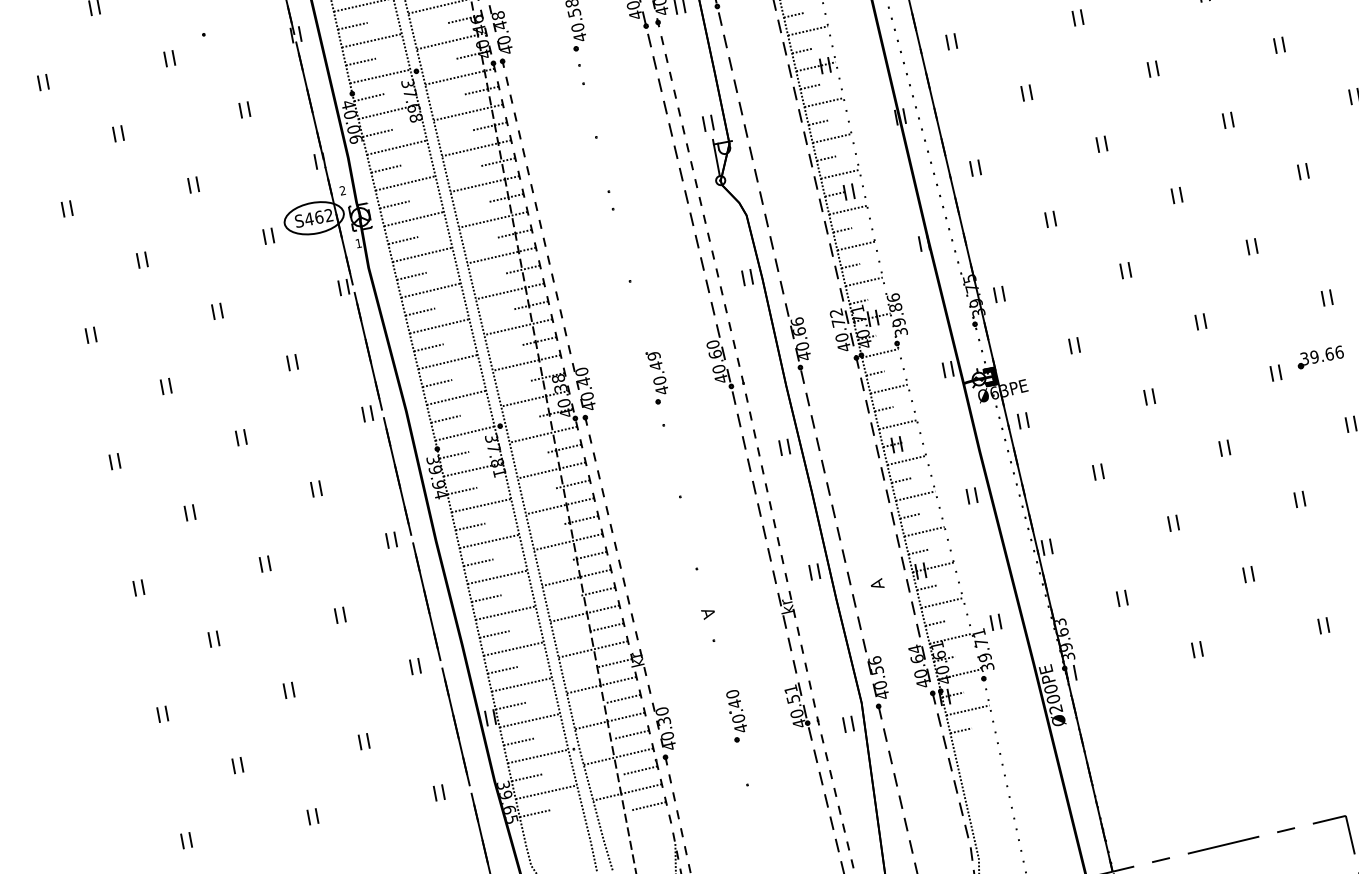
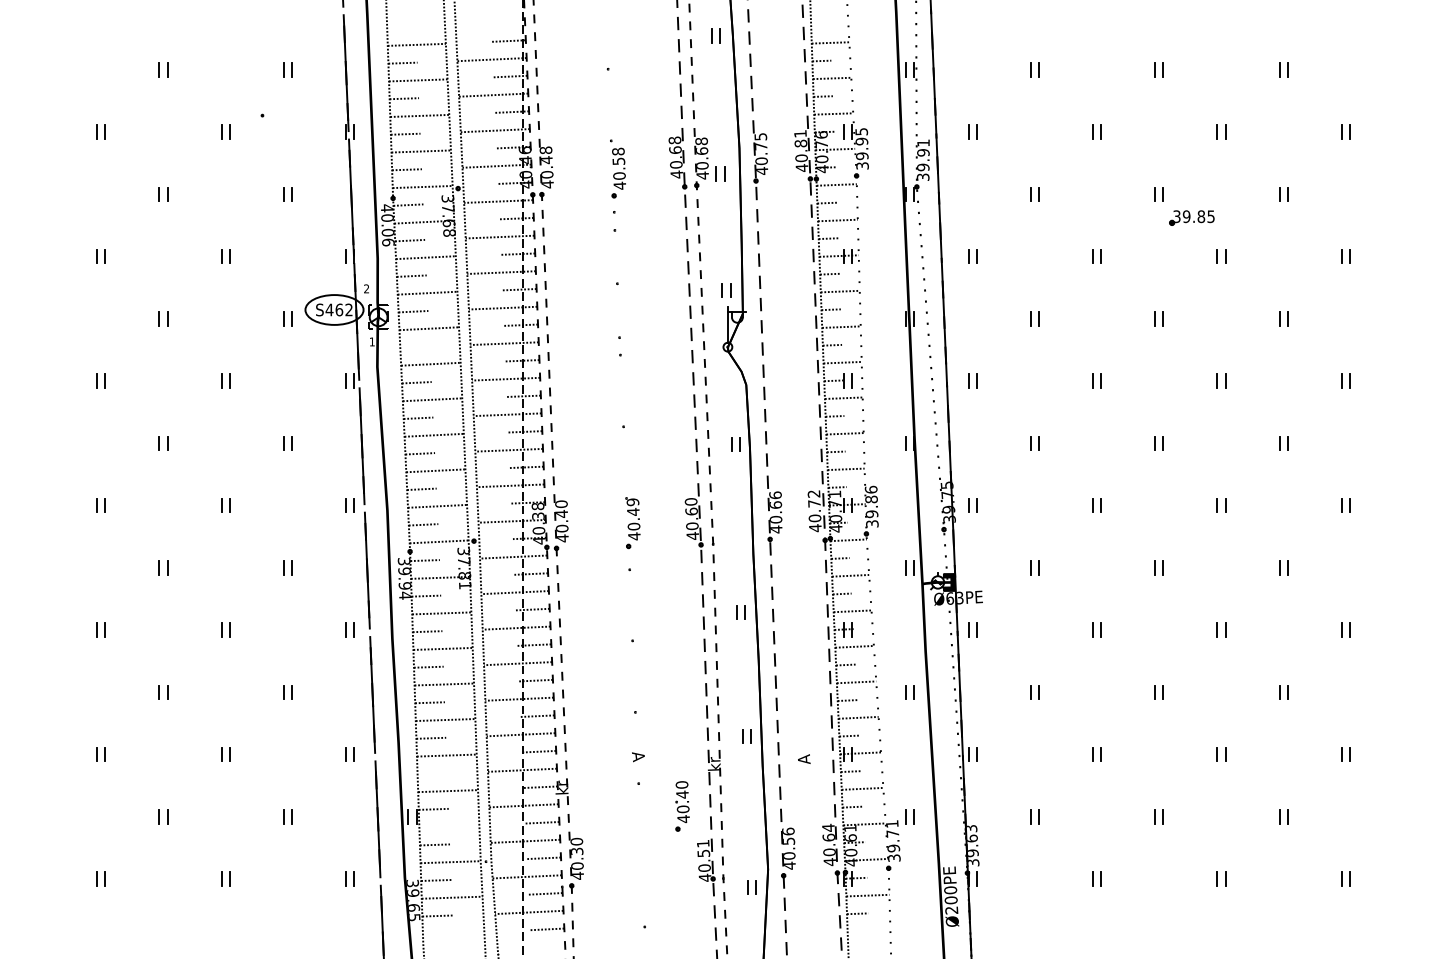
line: (403, 239) -> (415, 346), removed
part: (1320, 357) -> (1266, 623), removed
line: (502, 669) -> (432, 773), removed
part: (737, 716) -> (682, 806), moved
line: (530, 720) -> (449, 826), removed

